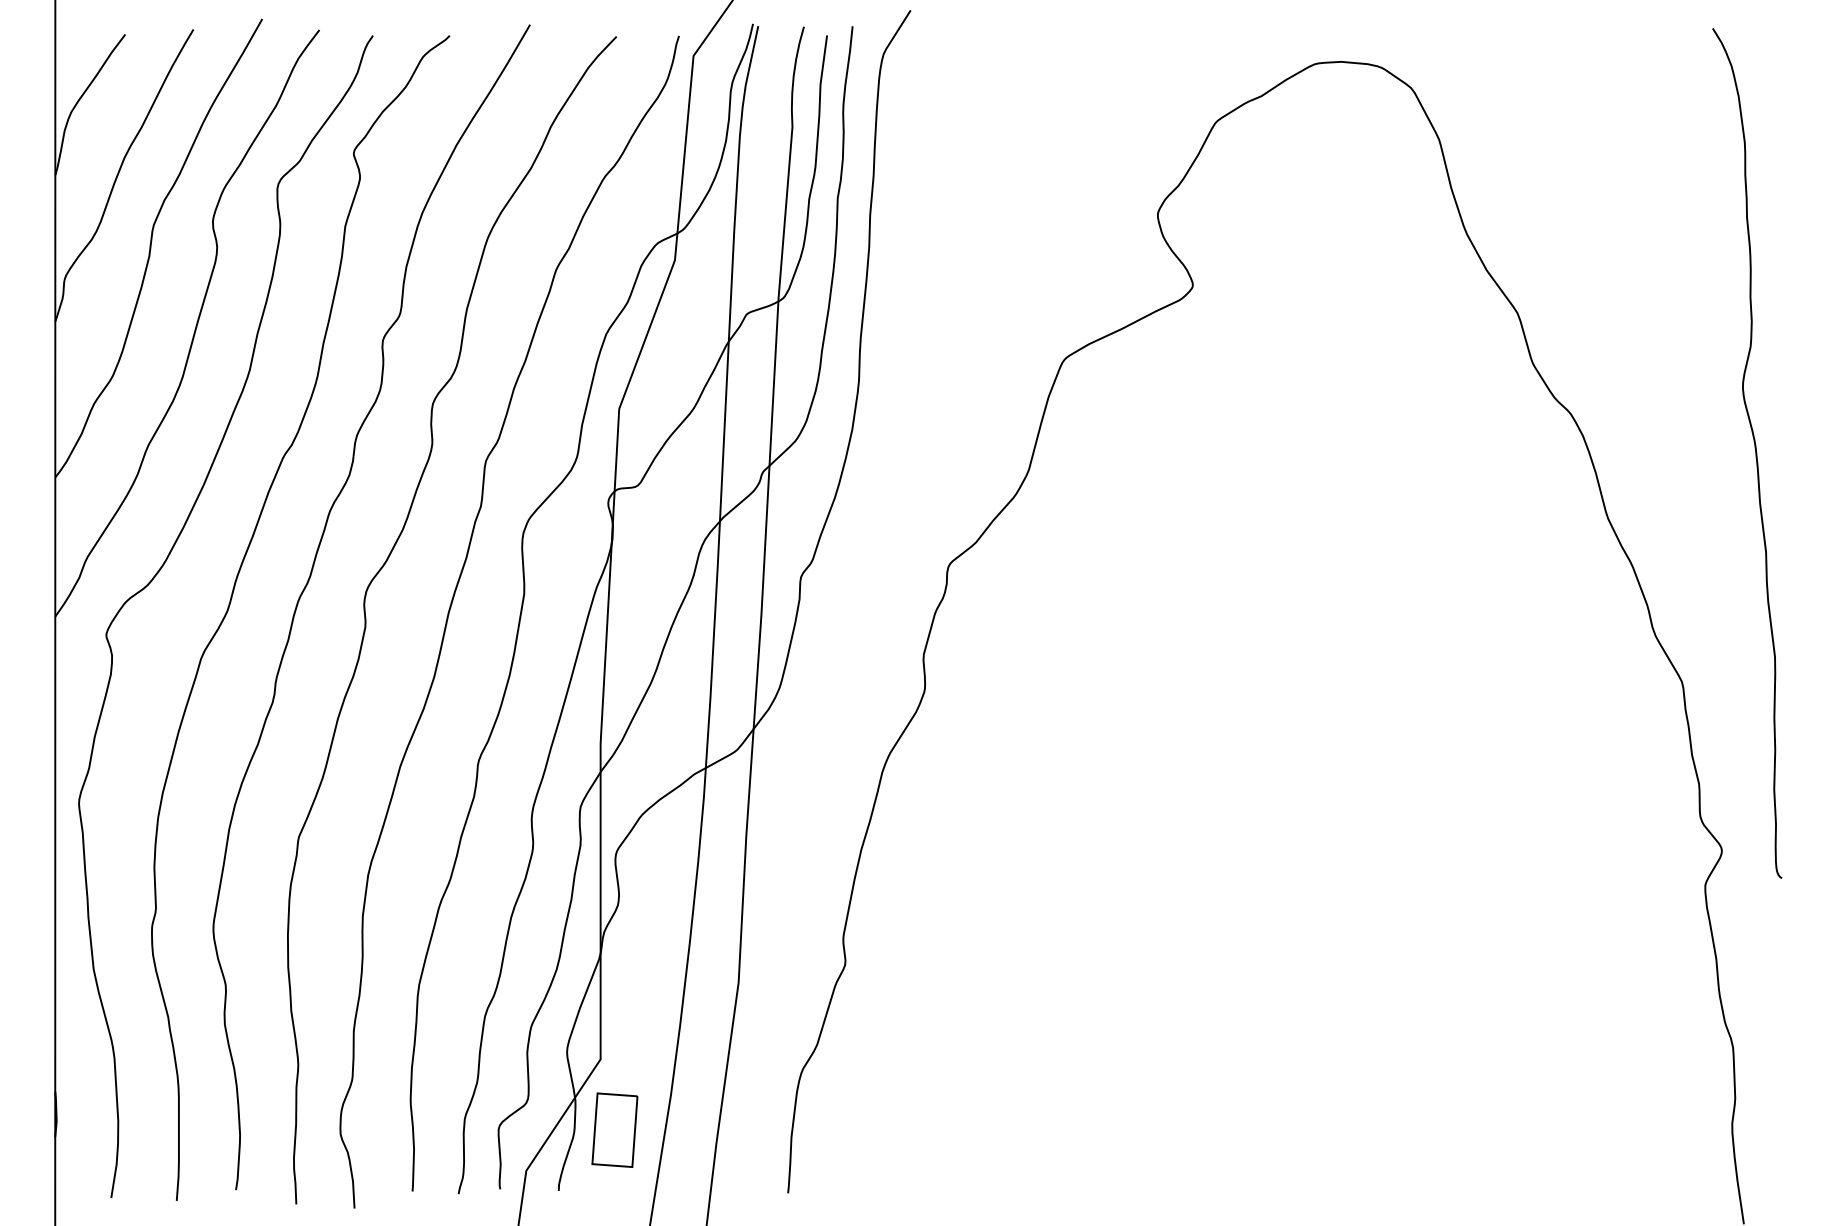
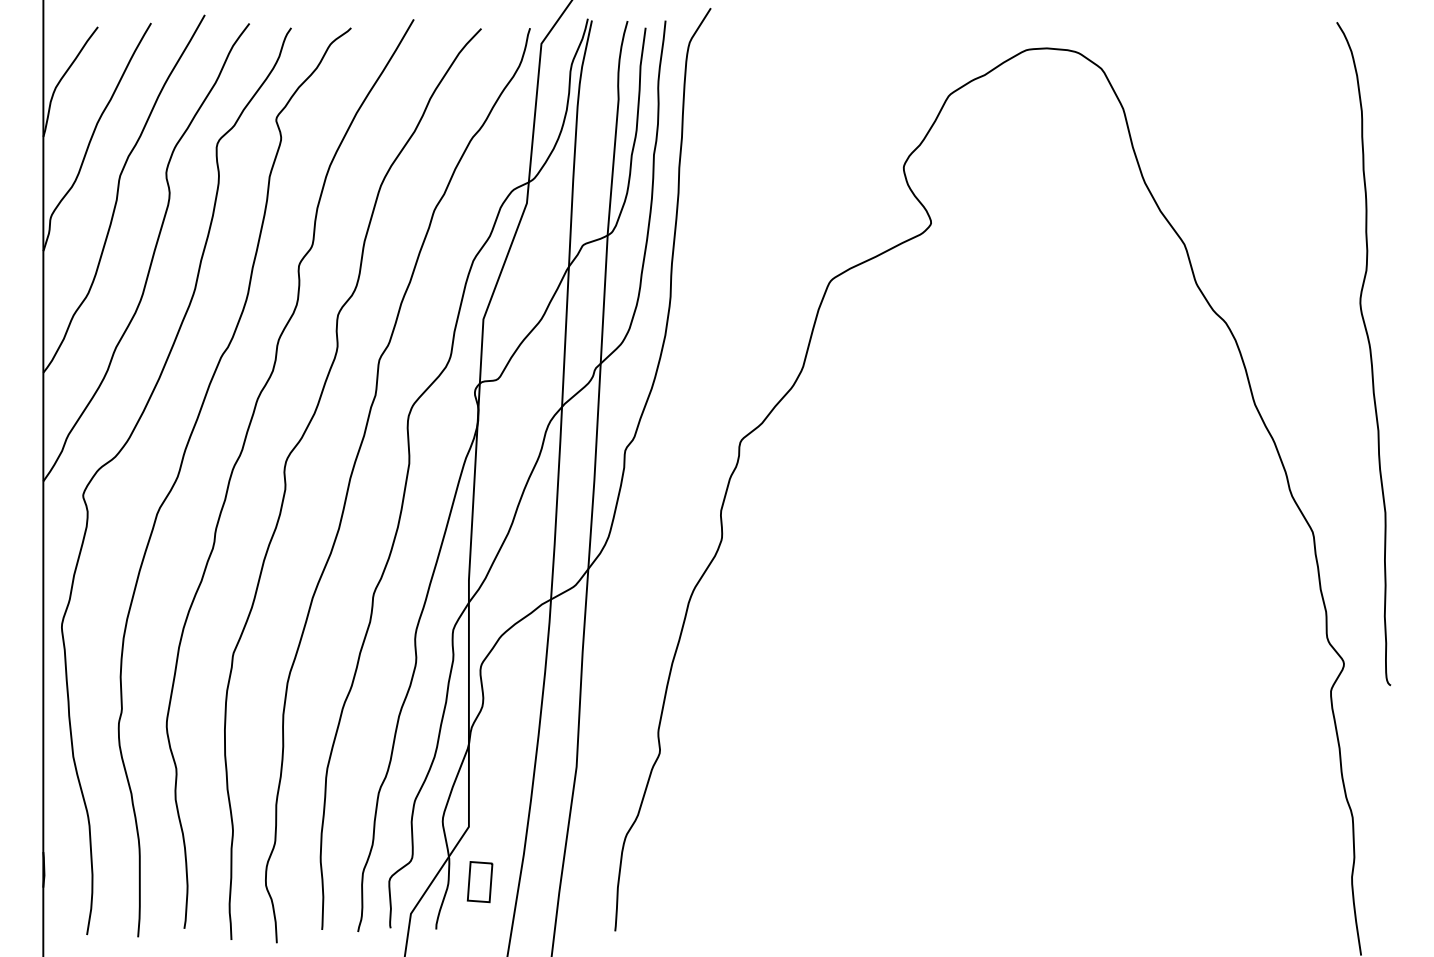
part: (614, 1129) -> (479, 881), size x0.7

